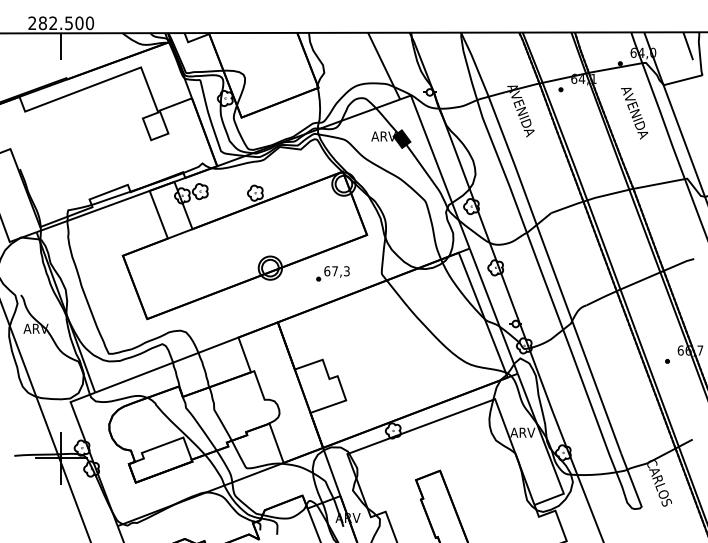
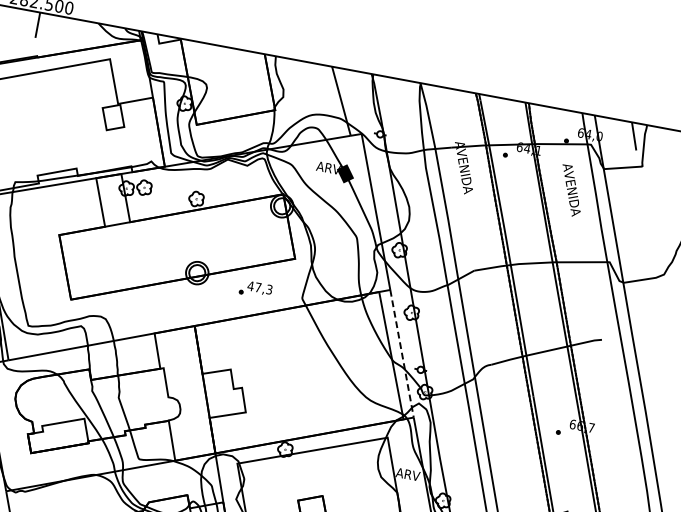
text: (327, 271) -> (251, 286), 67,3 -> 47,3
line: (493, 311) -> (401, 354), solid -> dashed

